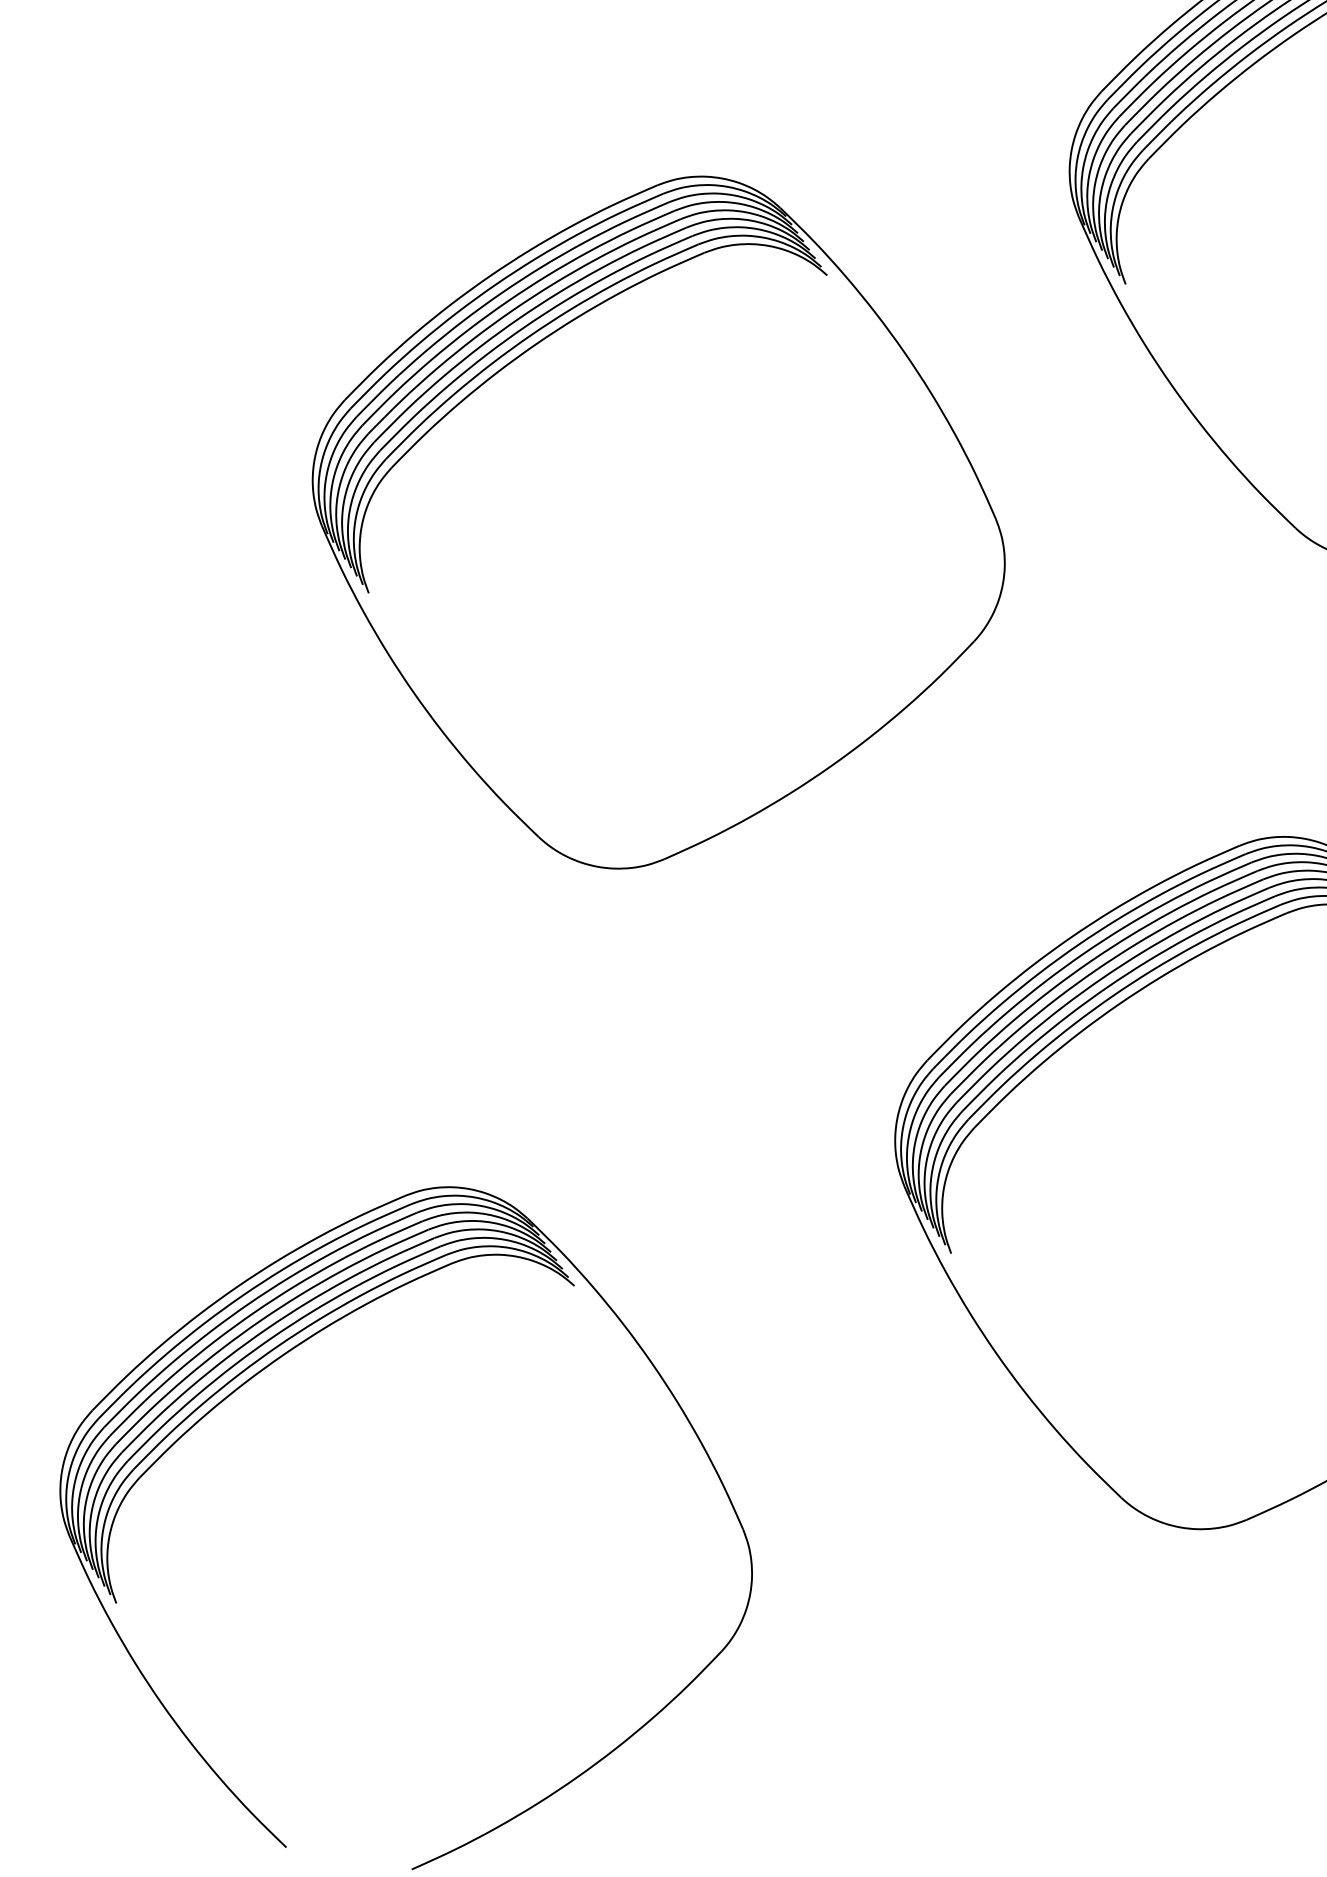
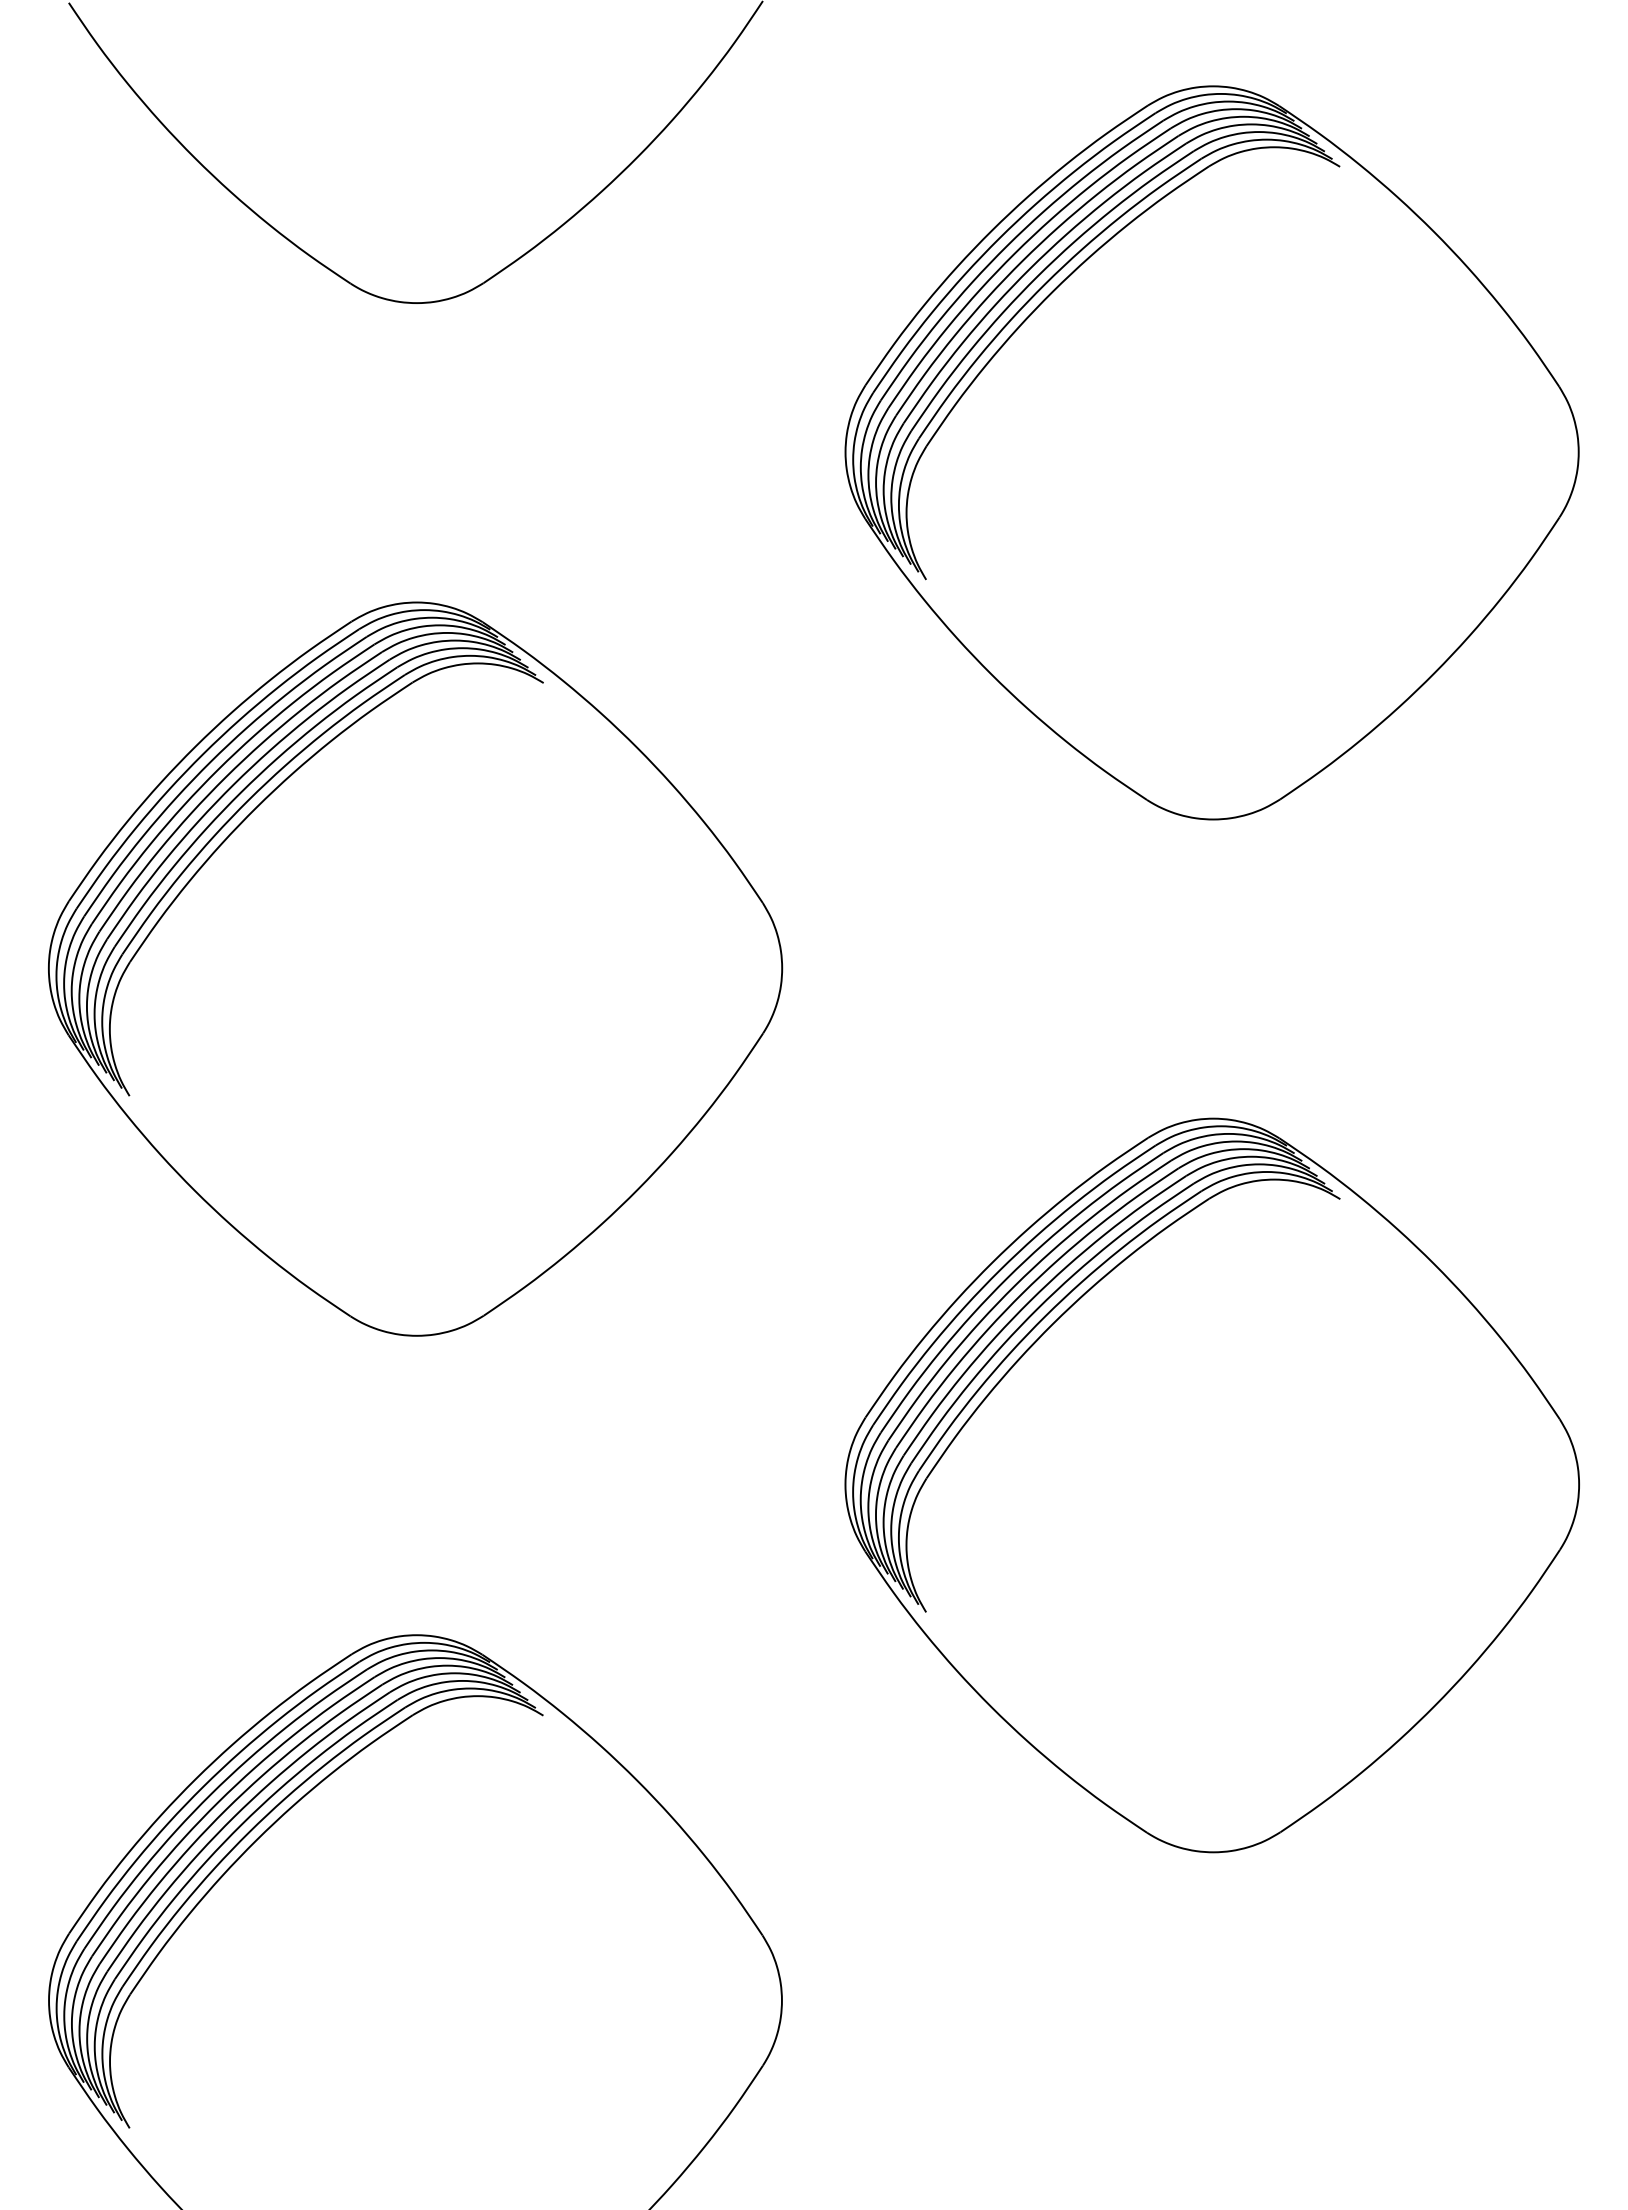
part: (658, 521) -> (415, 968), moved

